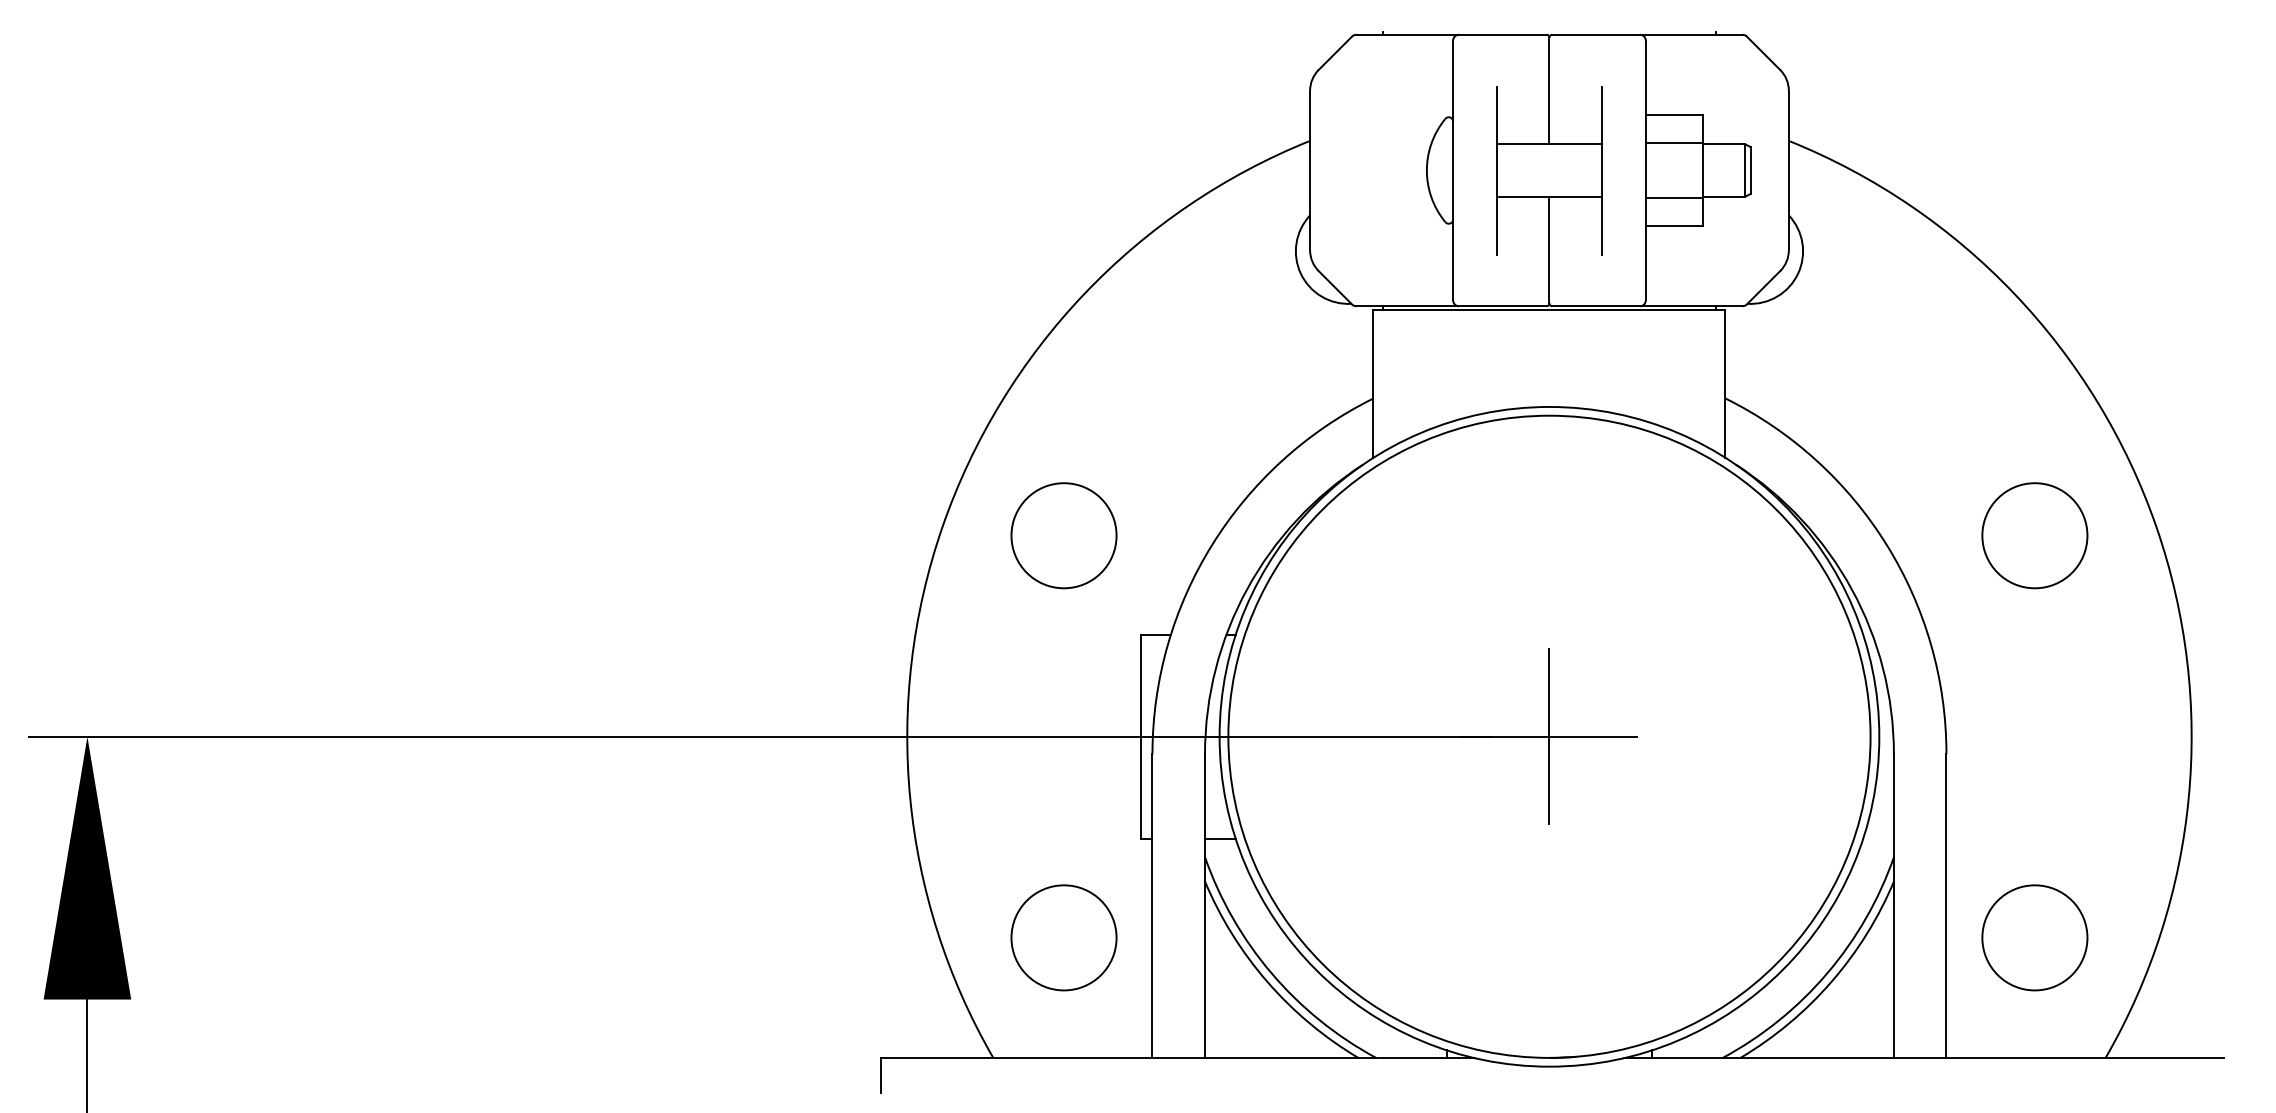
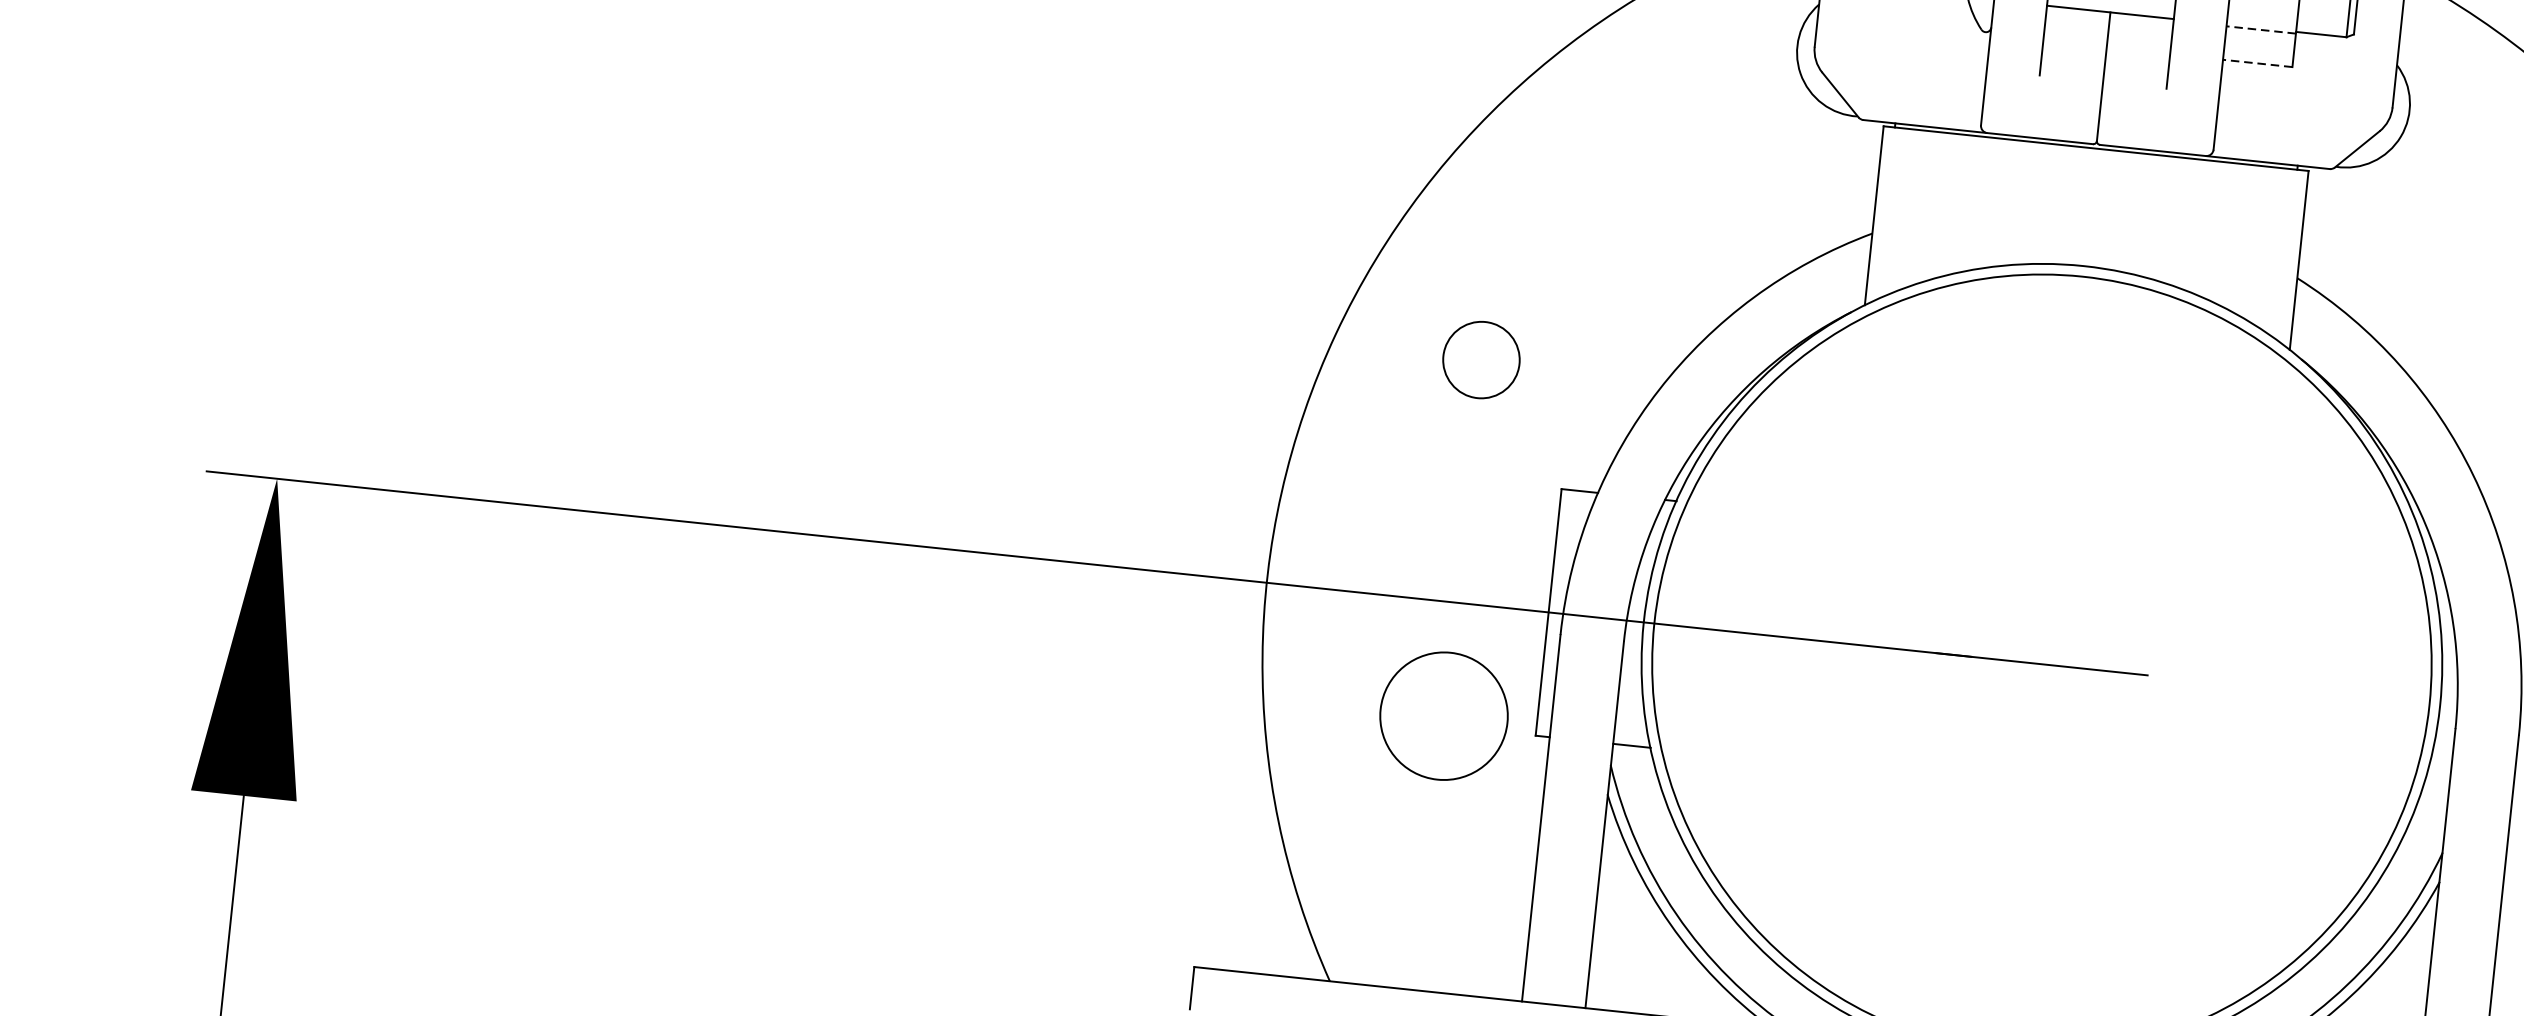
line: (1674, 198) -> (2261, 30), solid -> dashed
line: (1674, 225) -> (2257, 62), solid -> dashed
circle: (1063, 535) -> (1480, 359), size x0.6
line: (1549, 736) -> (2042, 663), removed
circle: (1063, 937) -> (1443, 715), moved

